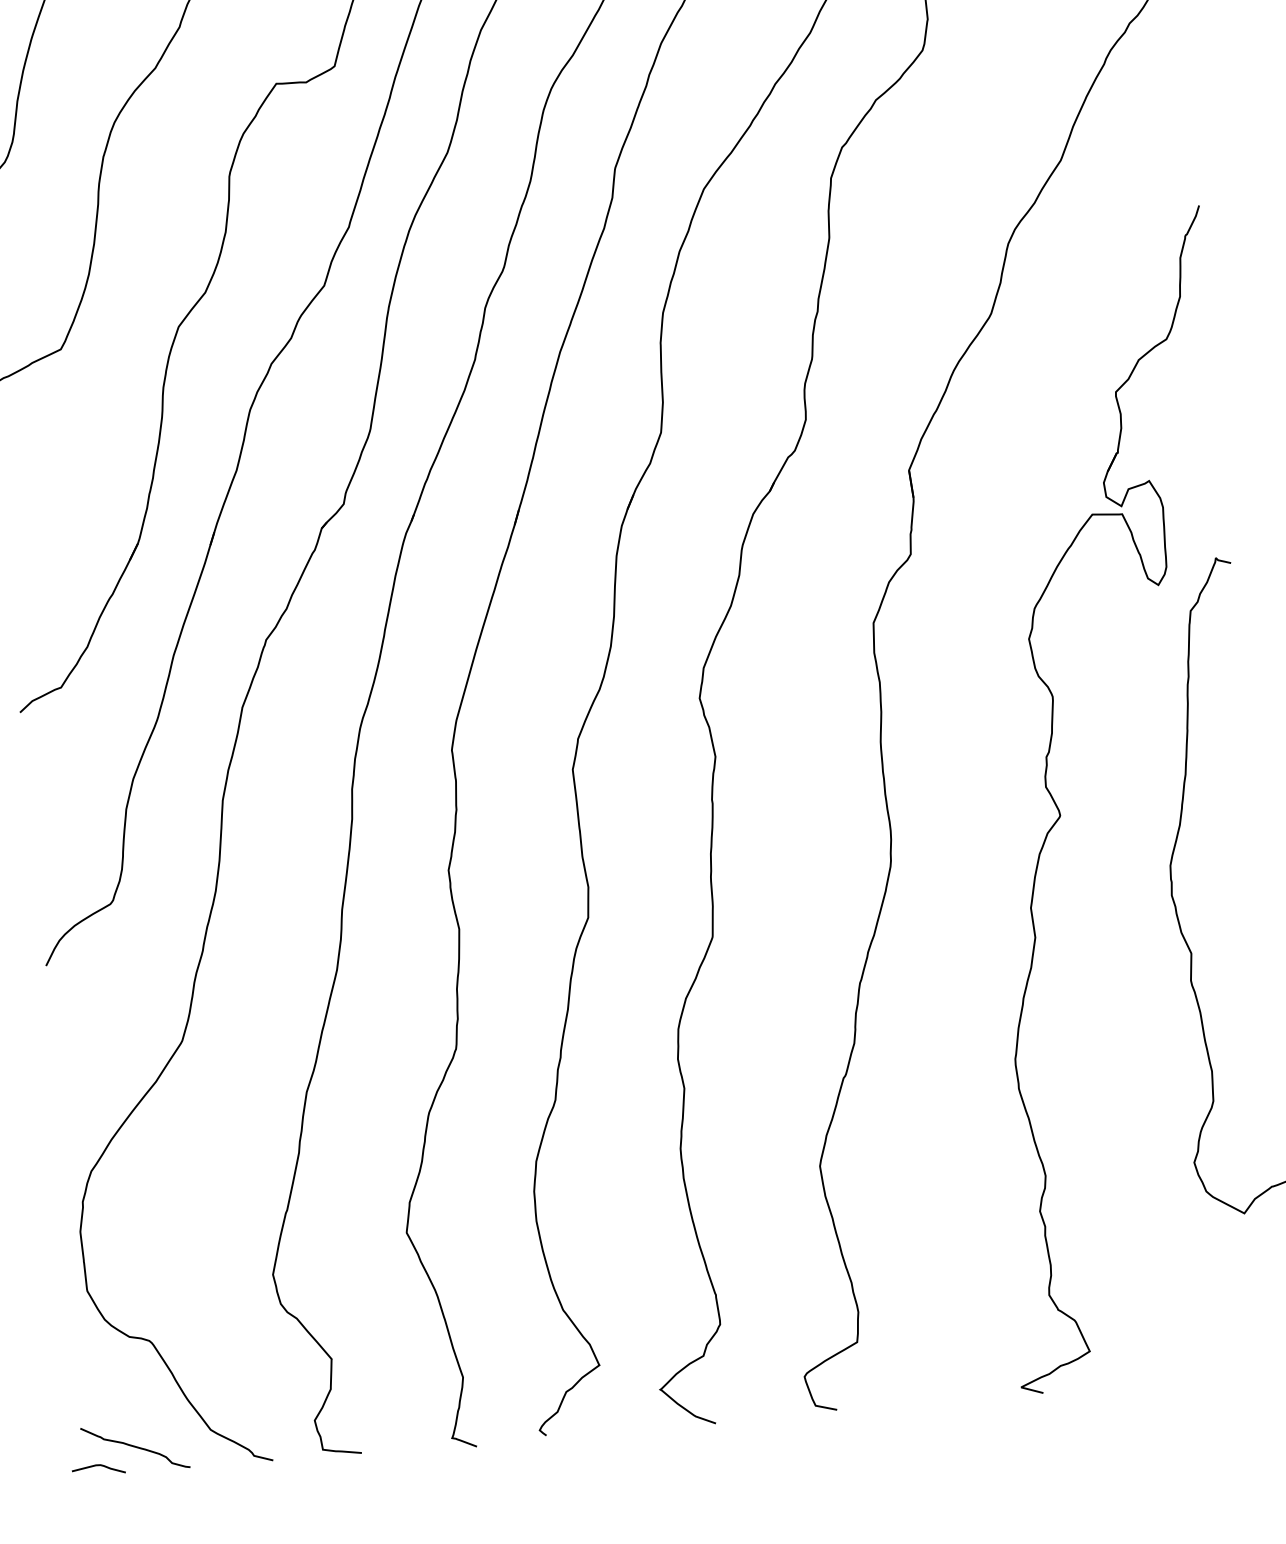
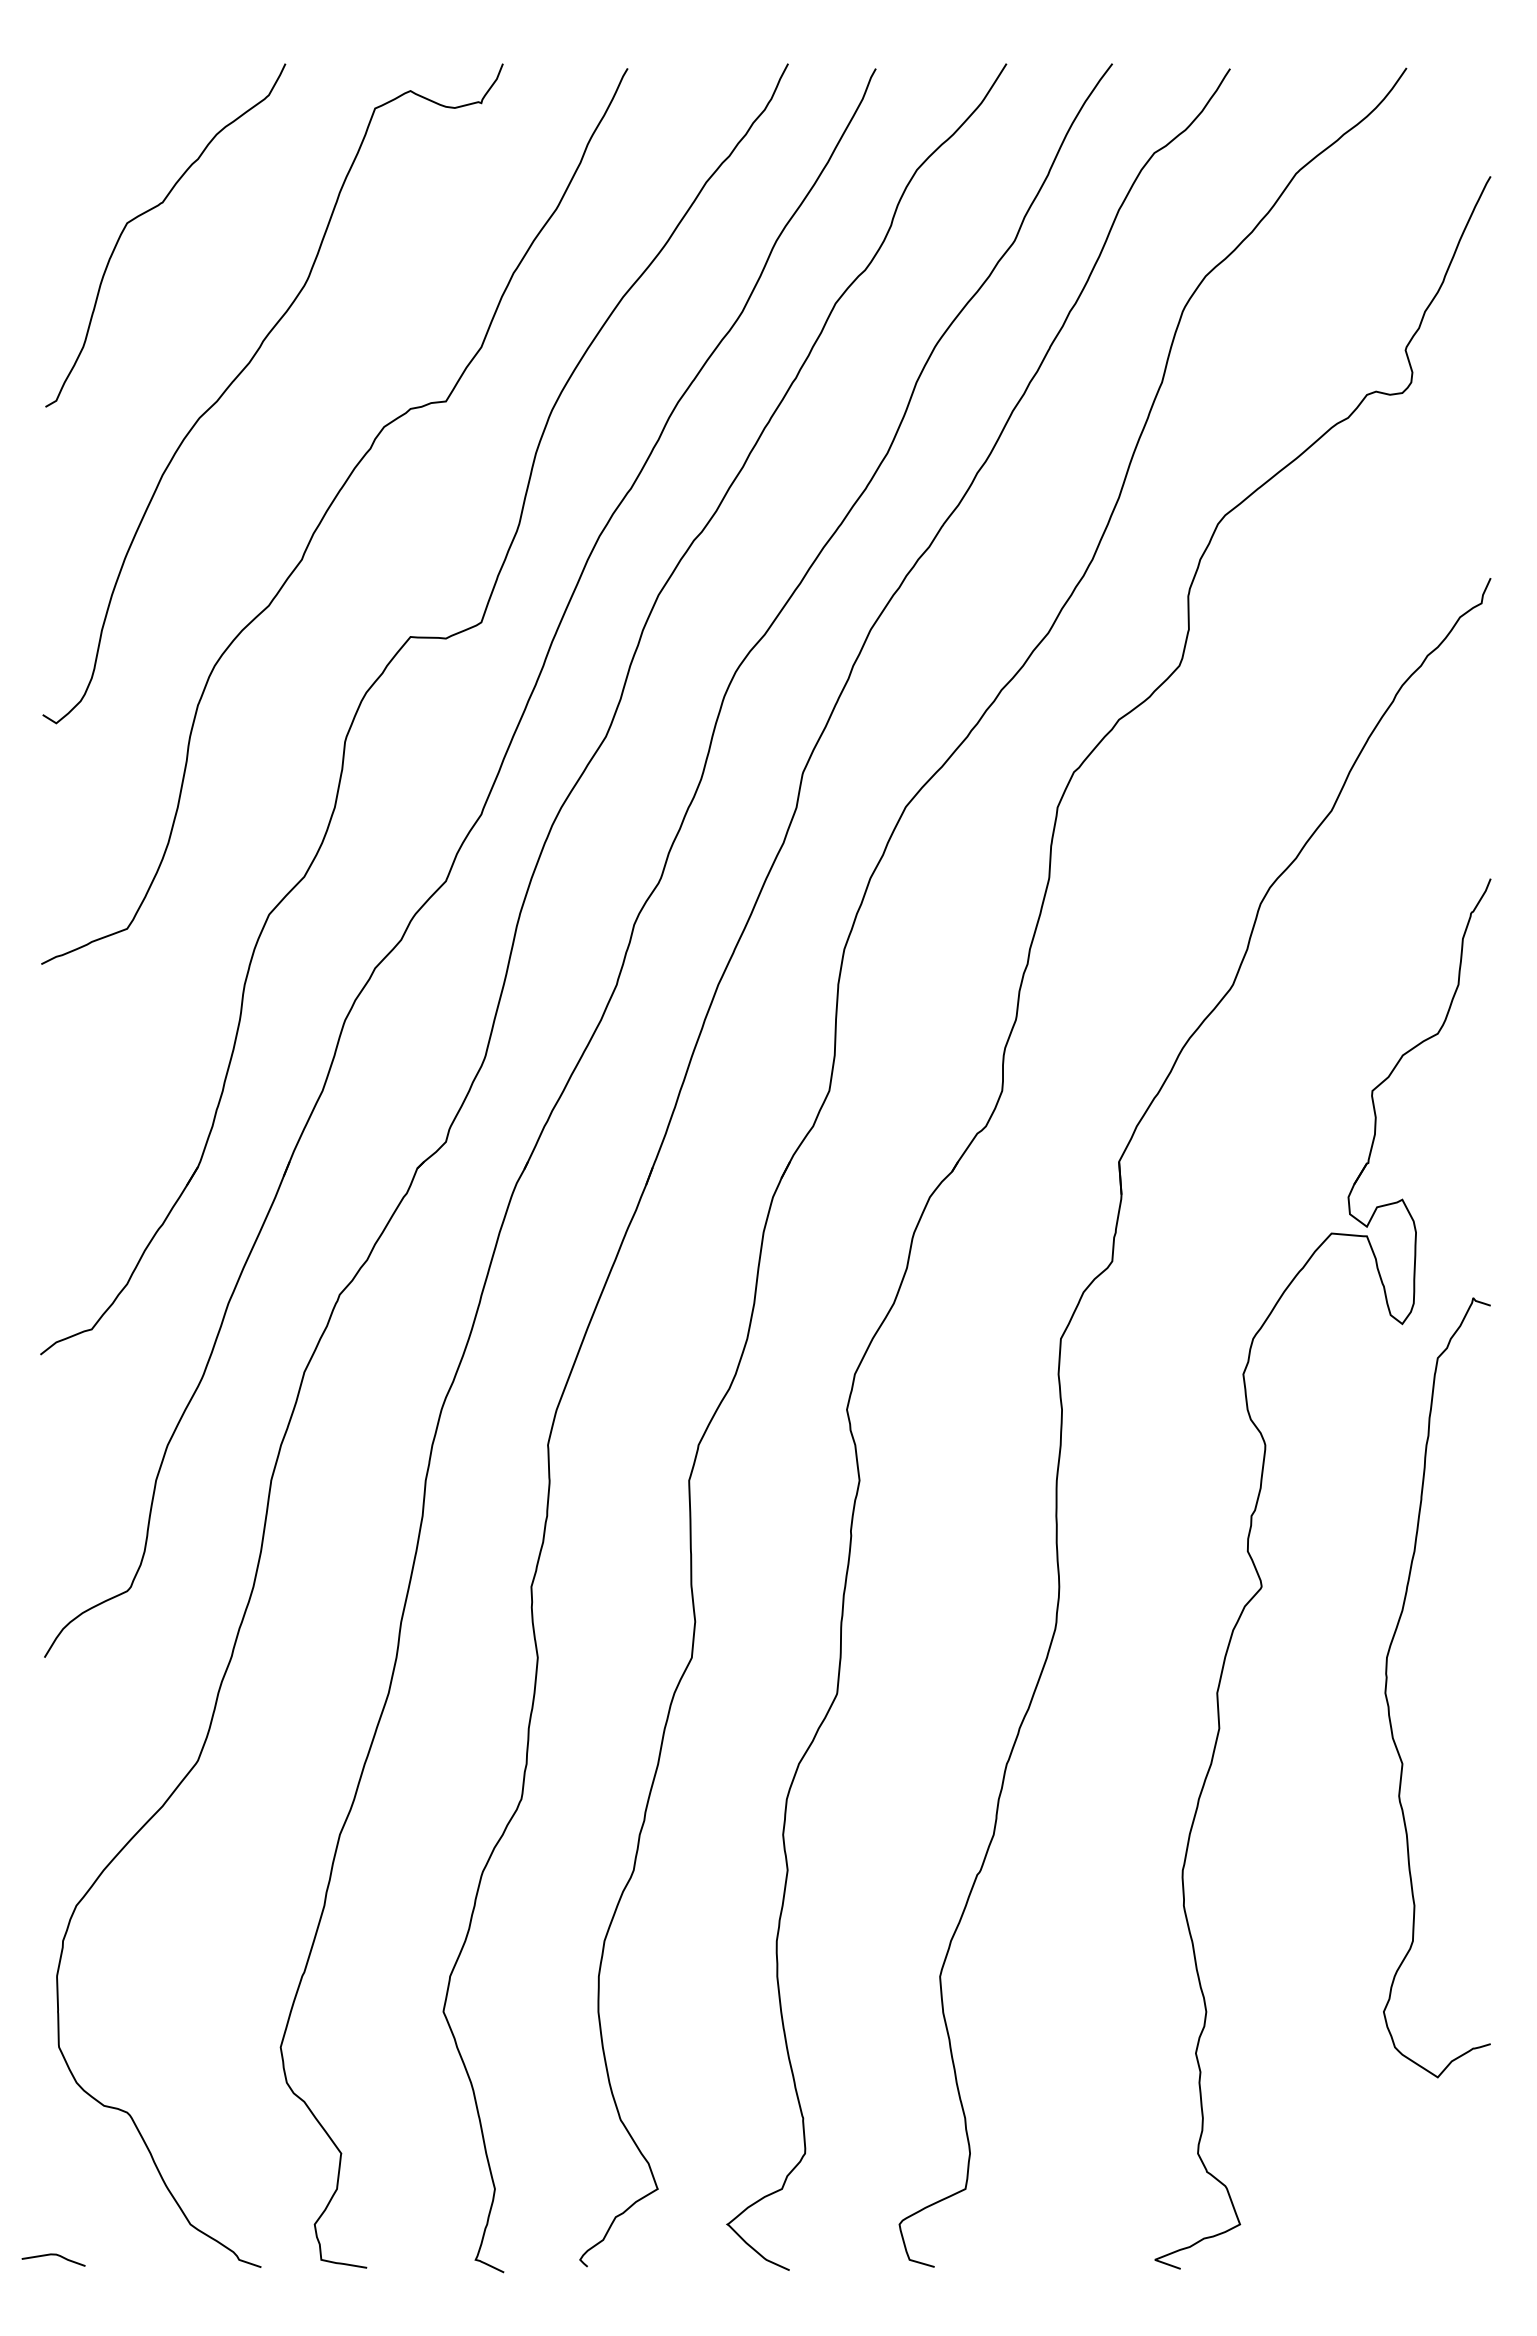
curve: (135, 1447) -> (99, 2237), removed

